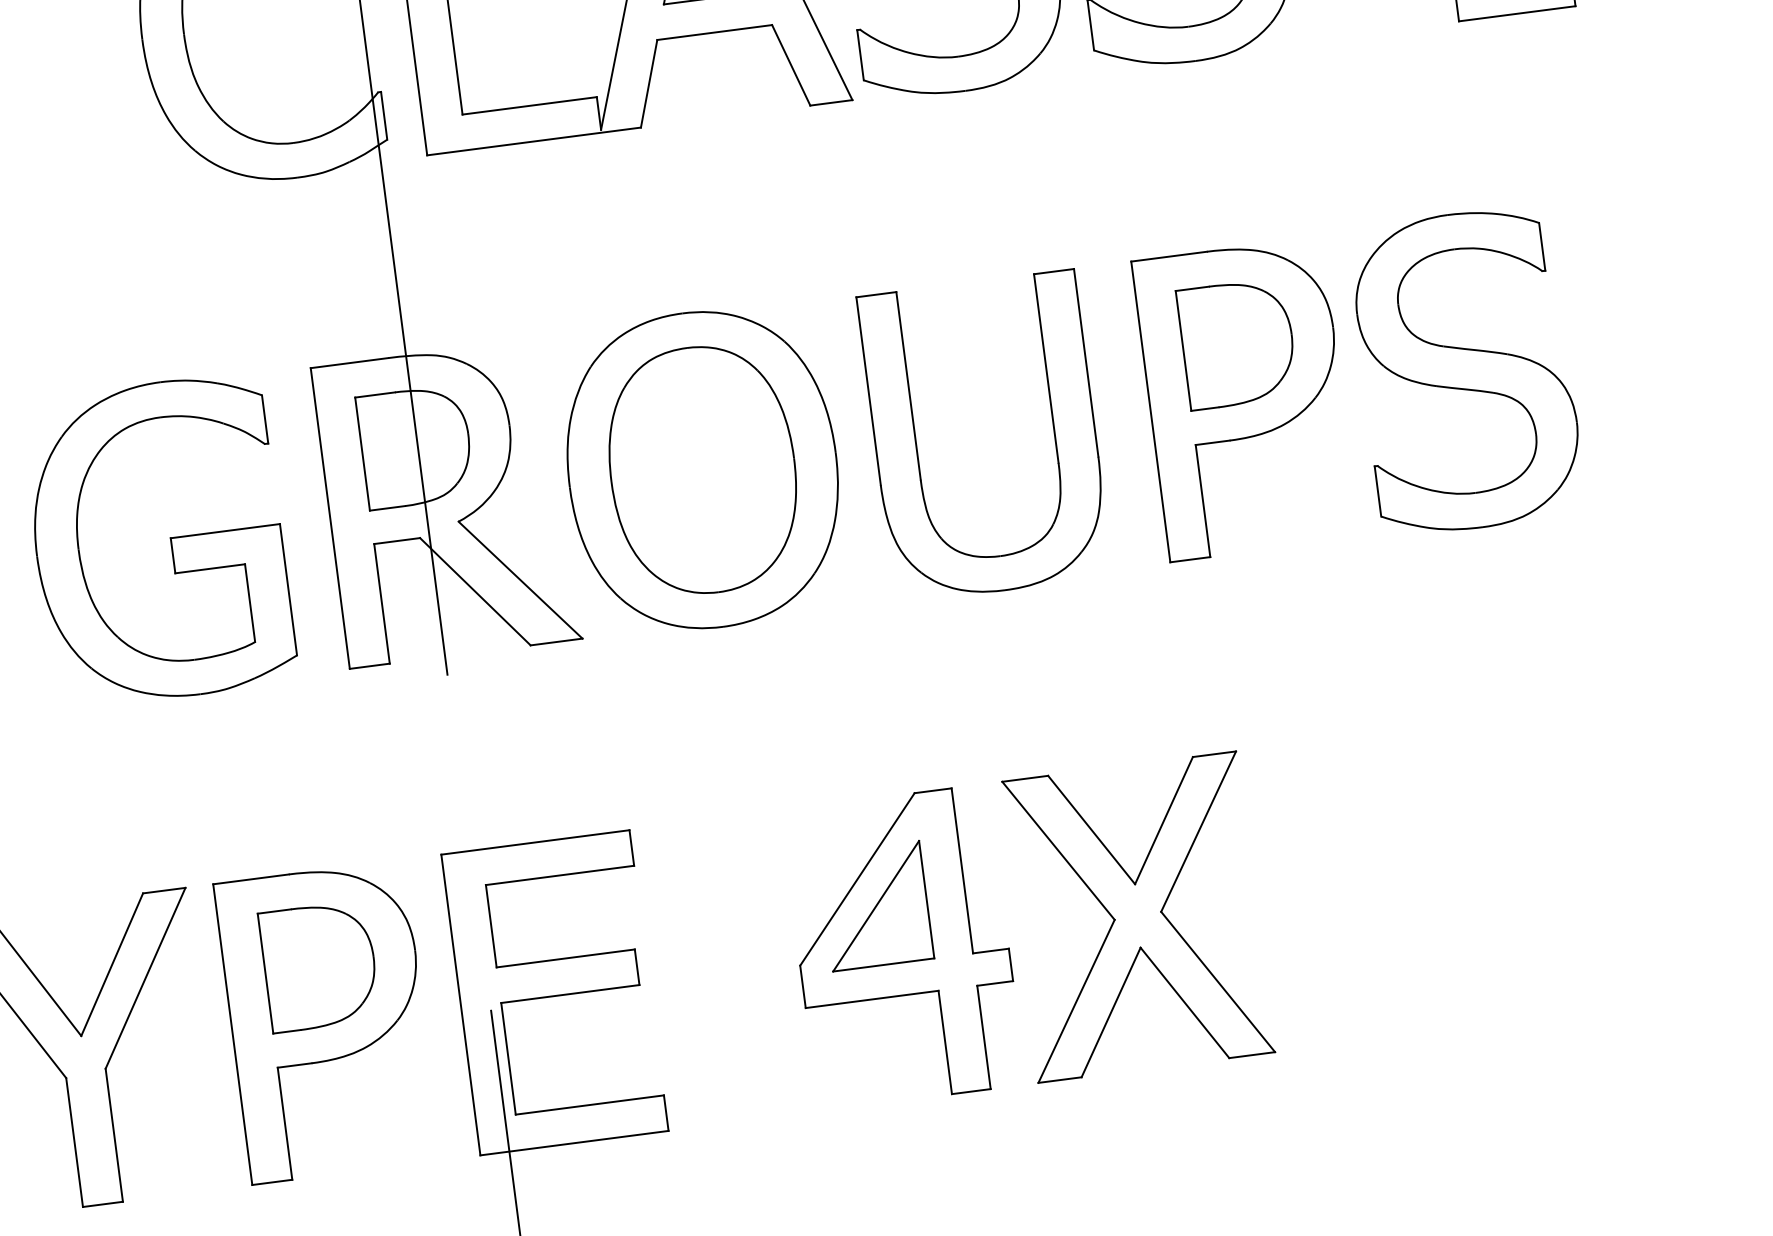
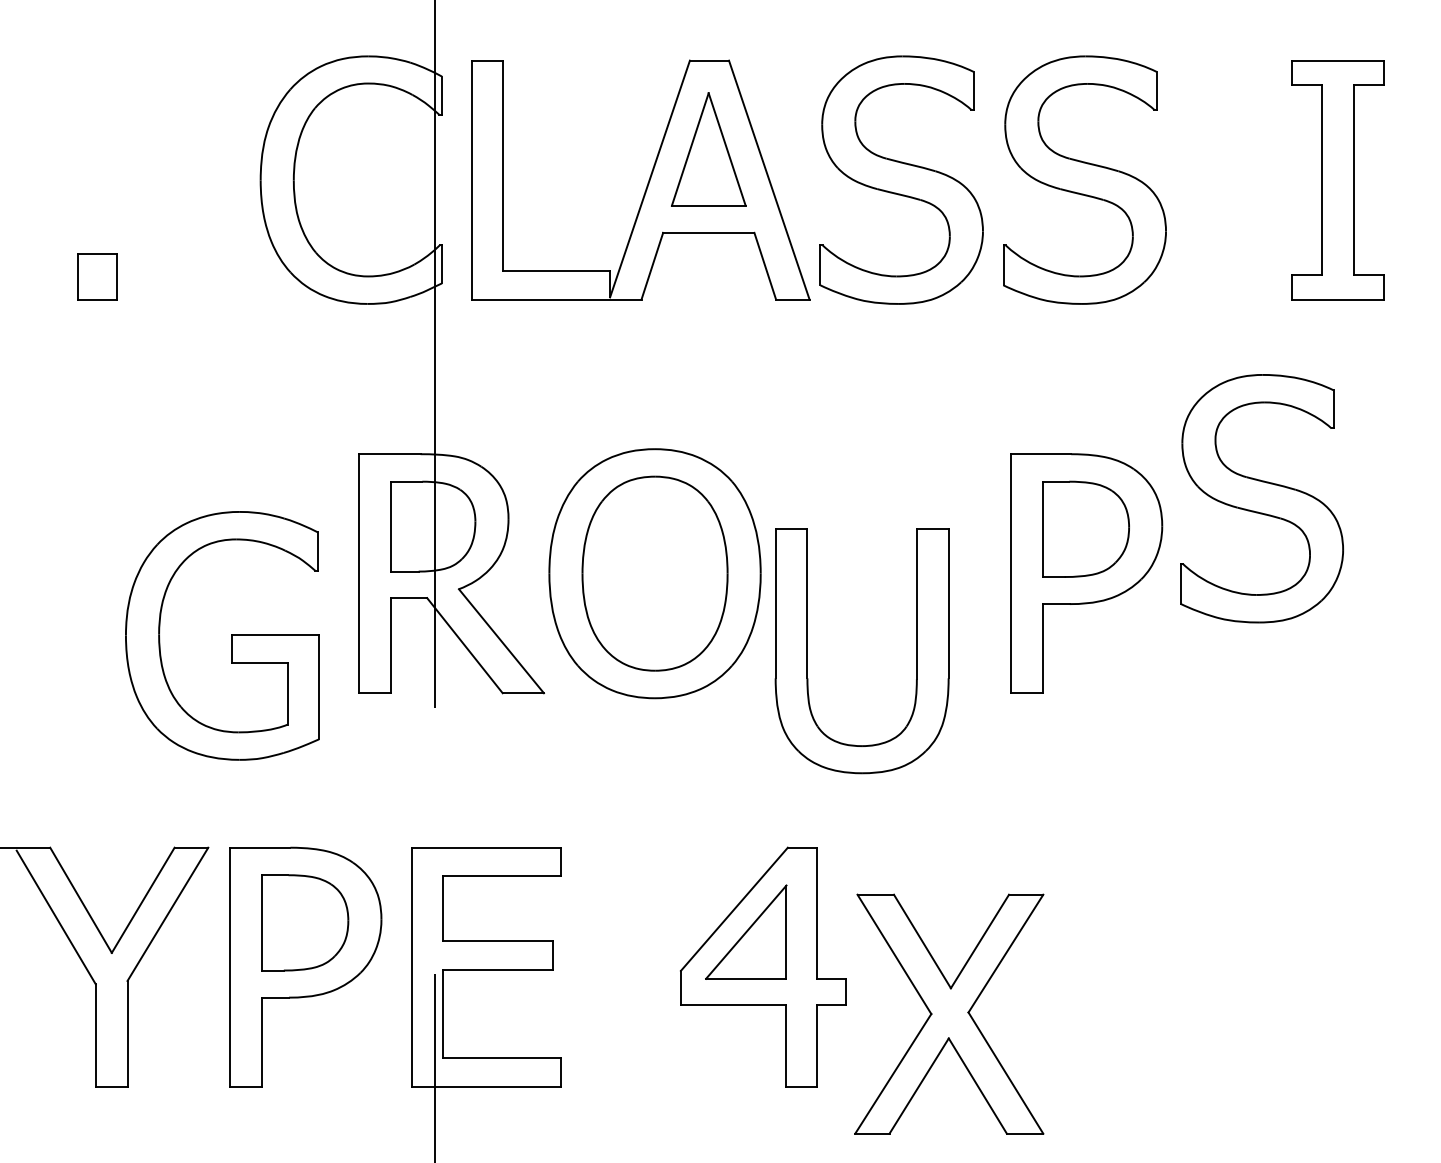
part: (1465, 370) -> (1261, 498), moved
part: (916, 445) -> (807, 651), moved
part: (169, 539) -> (231, 635), moved
part: (1137, 916) -> (949, 1013), moved

